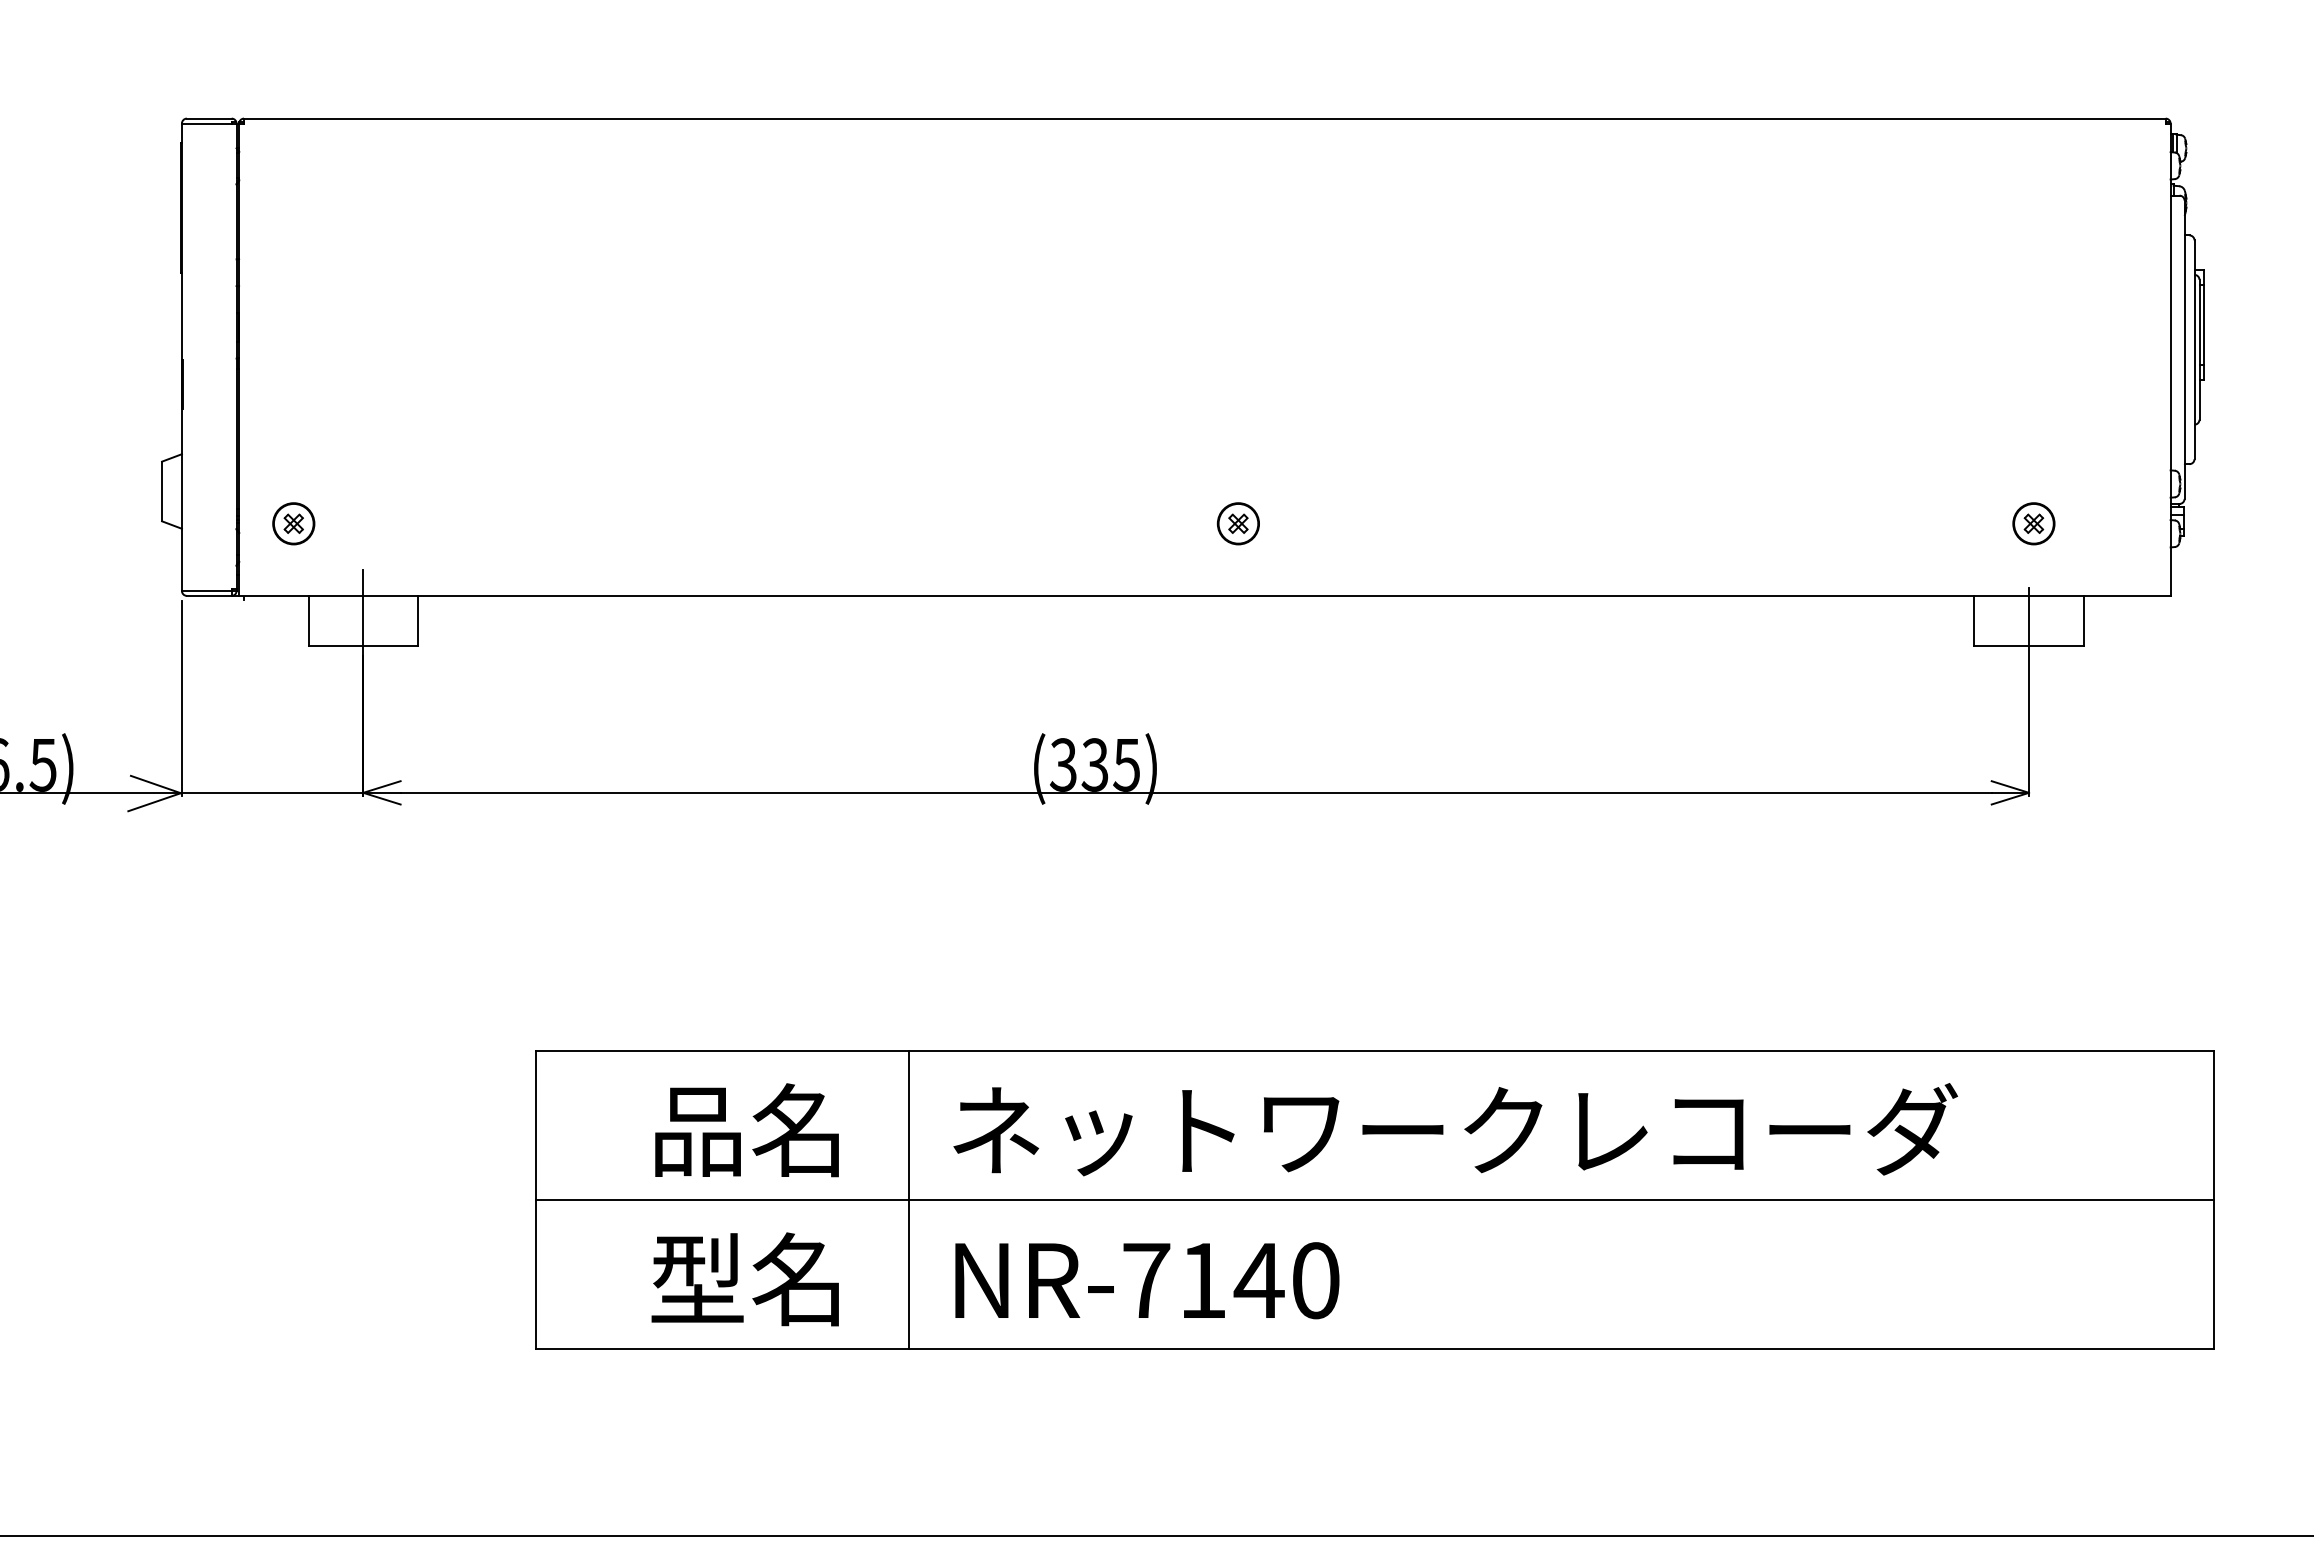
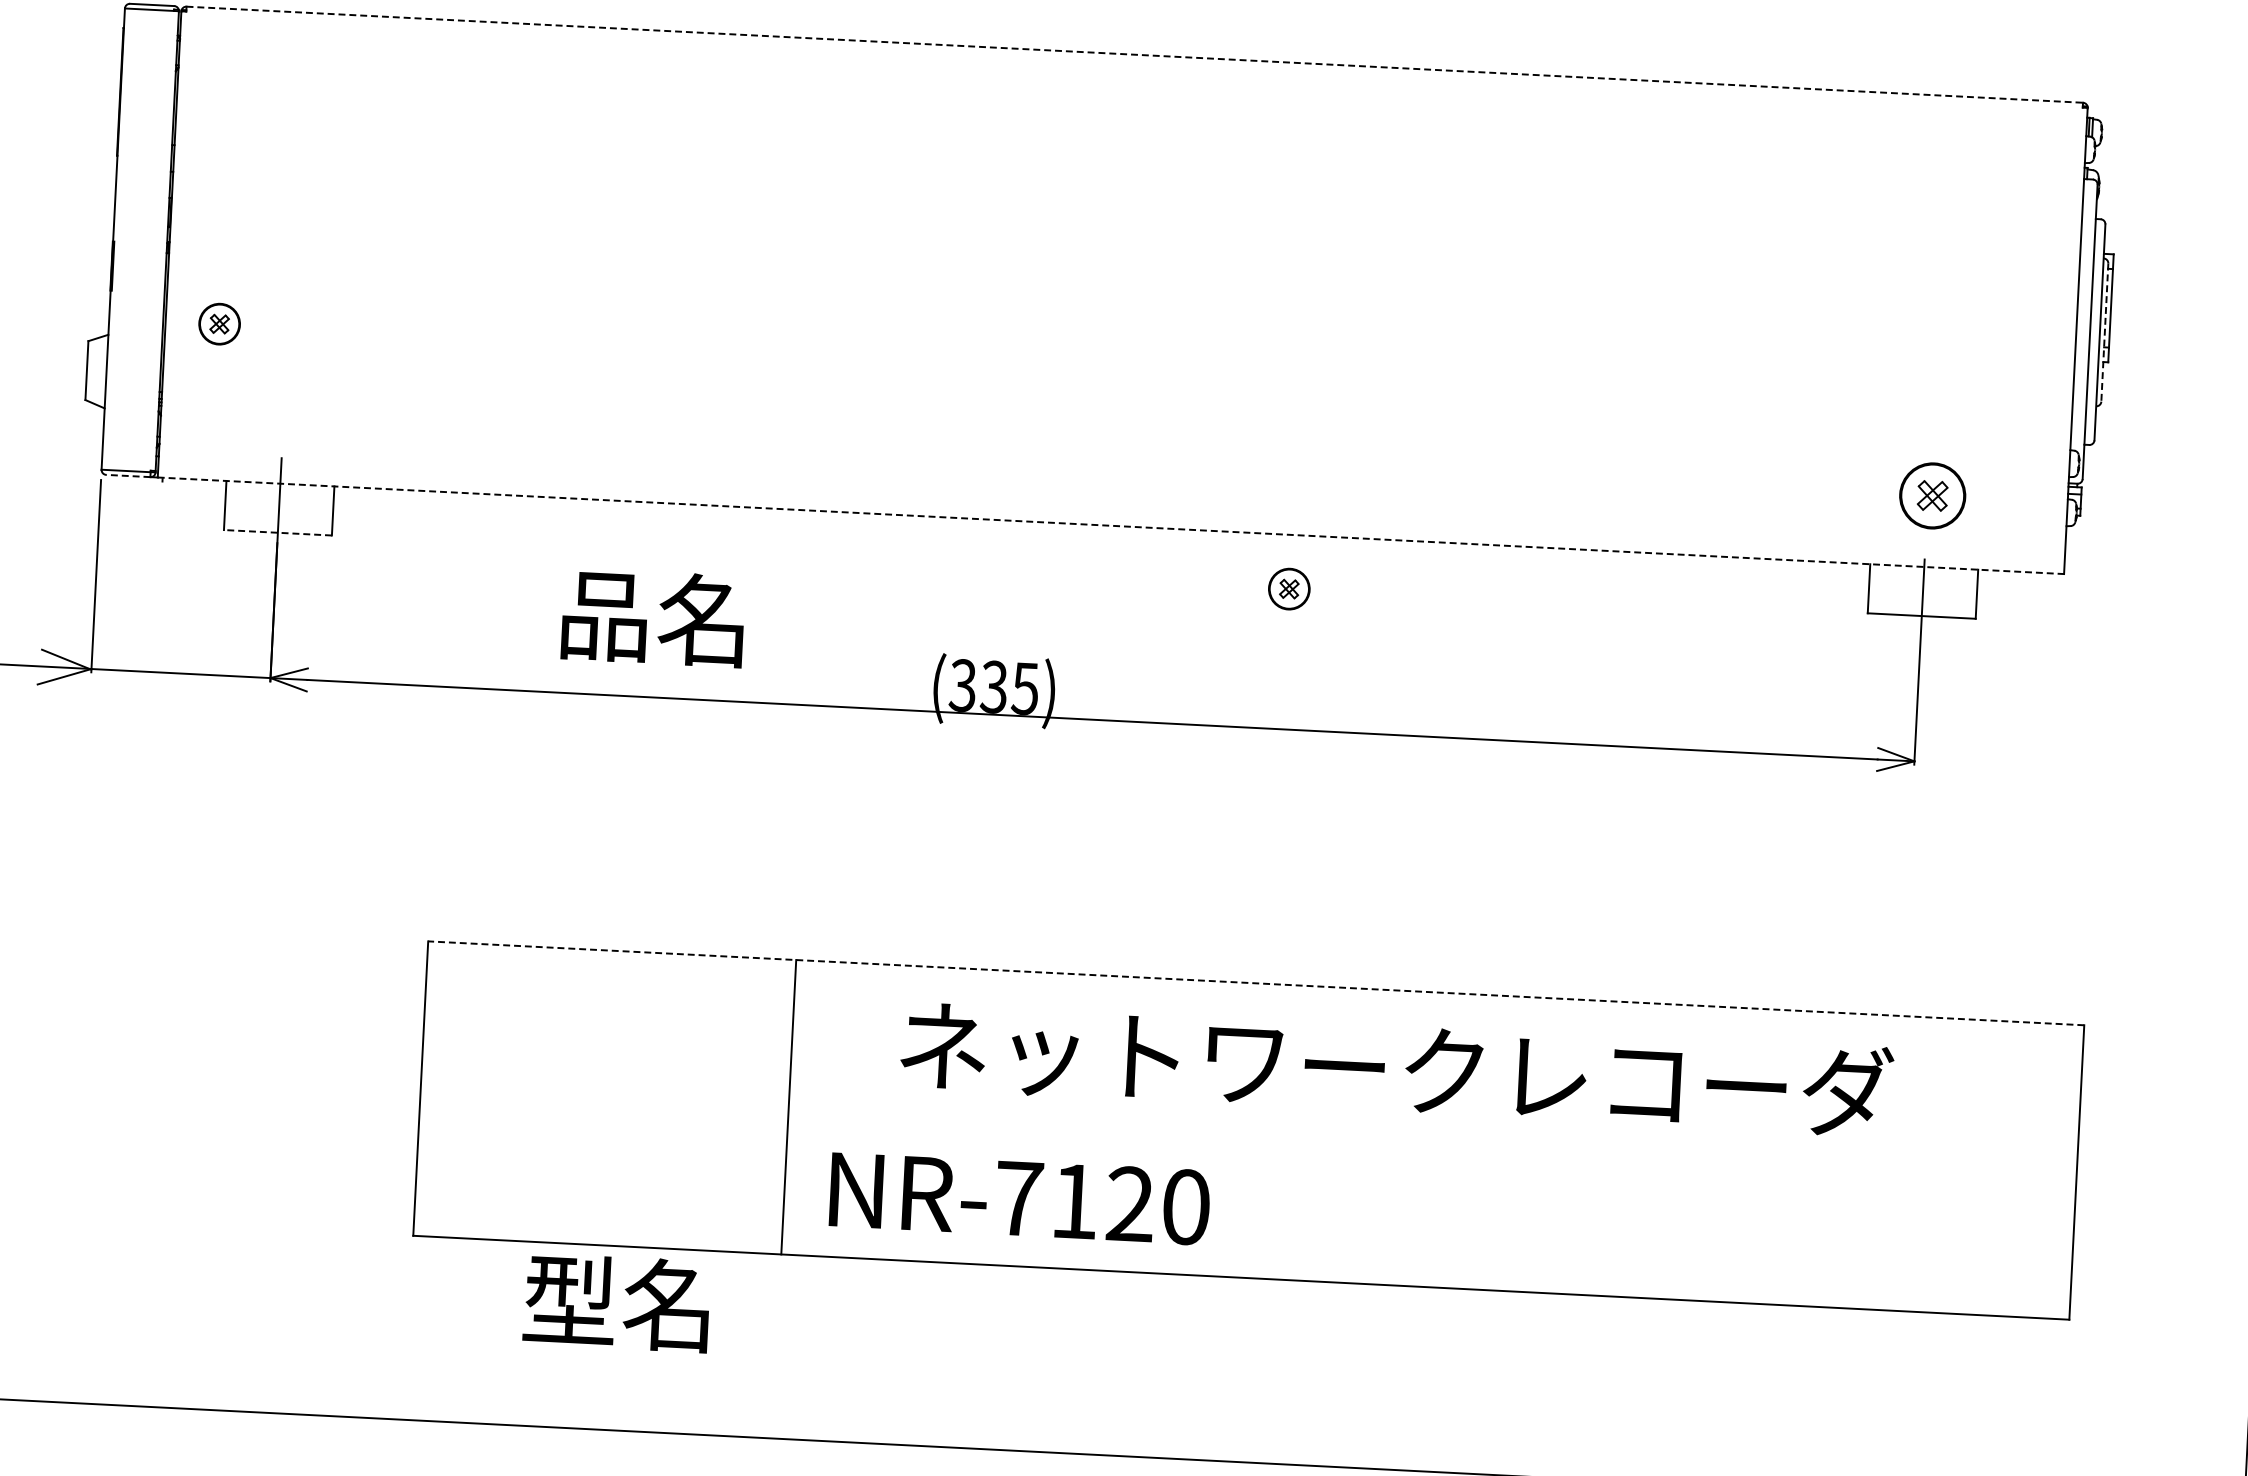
line: (1204, 118) -> (1134, 54), solid -> dashed
line: (2199, 349) -> (2104, 332), solid -> dashed
part: (293, 523) -> (219, 323), moved
part: (1237, 523) -> (1288, 588), moved
part: (2033, 523) -> (1932, 495), size x1.6
line: (208, 595) -> (127, 475), solid -> dashed
line: (1204, 595) -> (1110, 525), solid -> dashed
line: (363, 645) -> (278, 532), solid -> dashed
line: (1375, 1050) -> (1256, 982), solid -> dashed
text: (1455, 1129) -> (1396, 1068), moved
text: (746, 1130) -> (652, 617), moved
line: (1375, 1200) -> (1249, 1131), removed
text: (744, 1279) -> (616, 1302), moved
text: (1258, 1279) -> (1129, 1203), NR-7140 -> NR-7120

